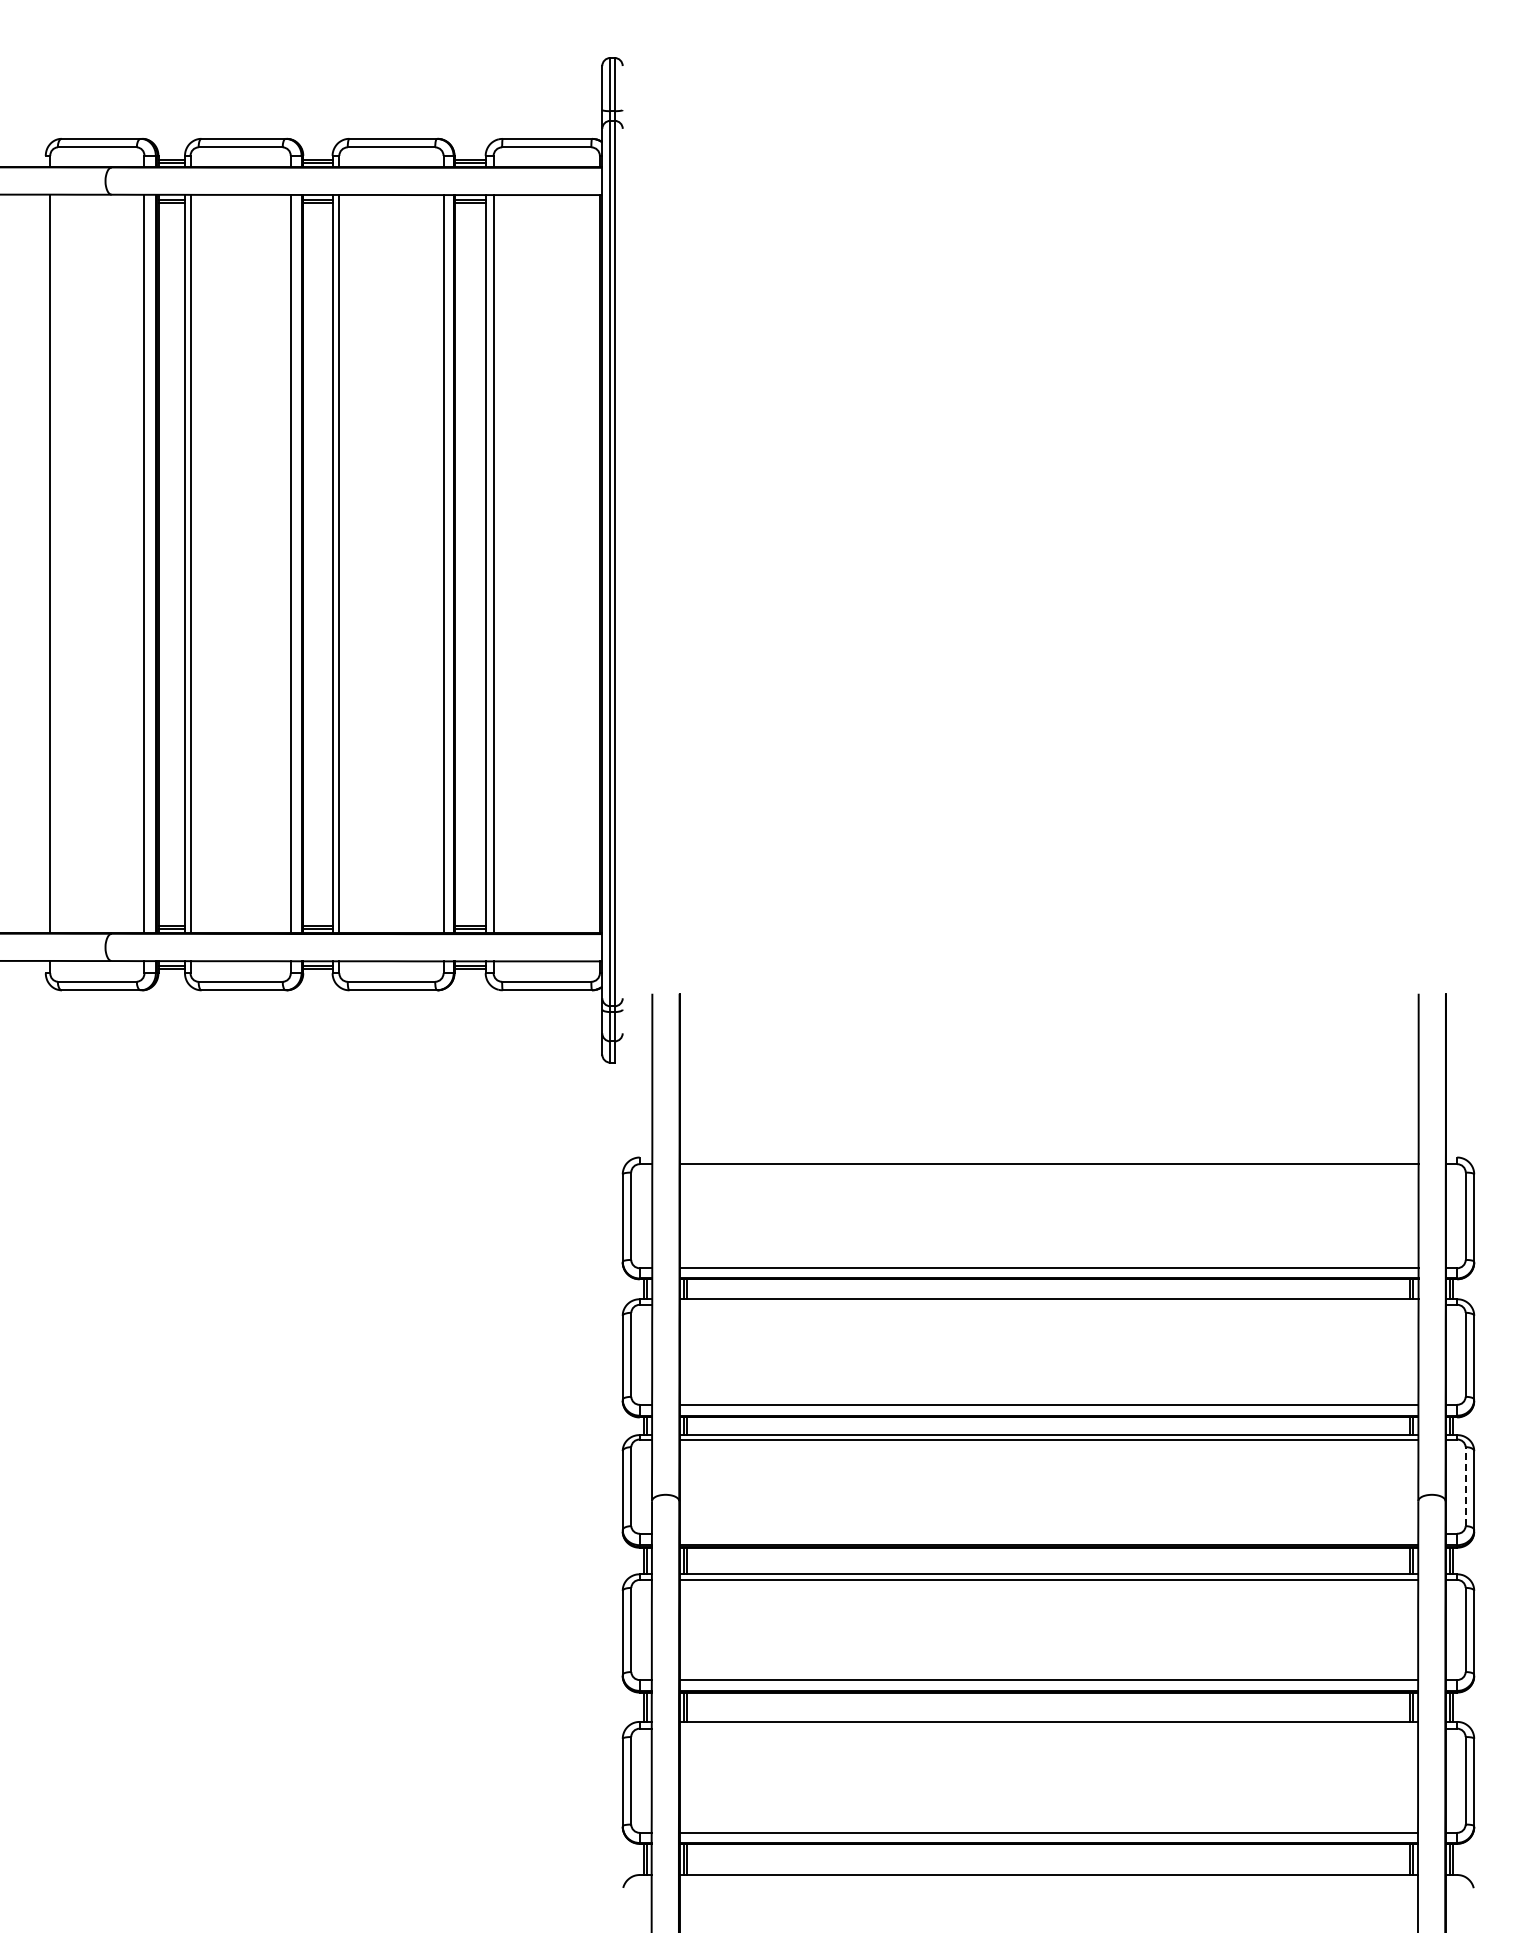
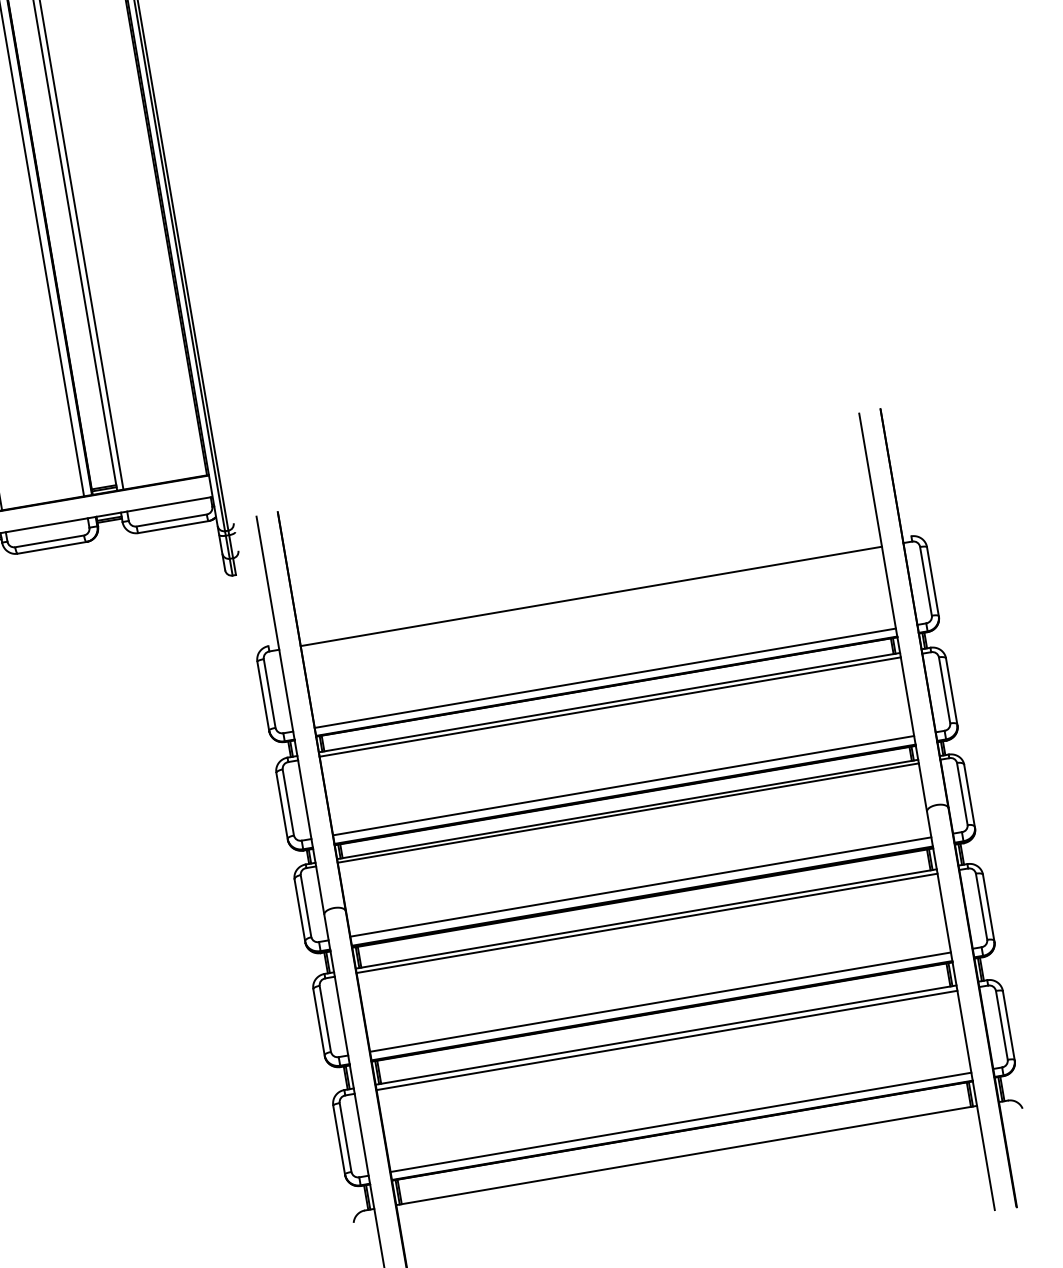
line: (1048, 1304) -> (609, 706), added
line: (1465, 1486) -> (962, 793), dashed -> solid
line: (1048, 1533) -> (640, 886), added
line: (1048, 1728) -> (666, 1040), added

